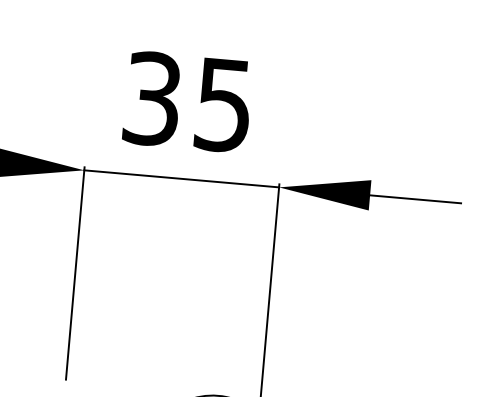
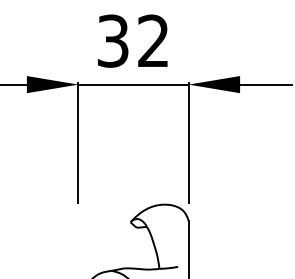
text: (223, 103) -> (153, 40), 35 -> 32

